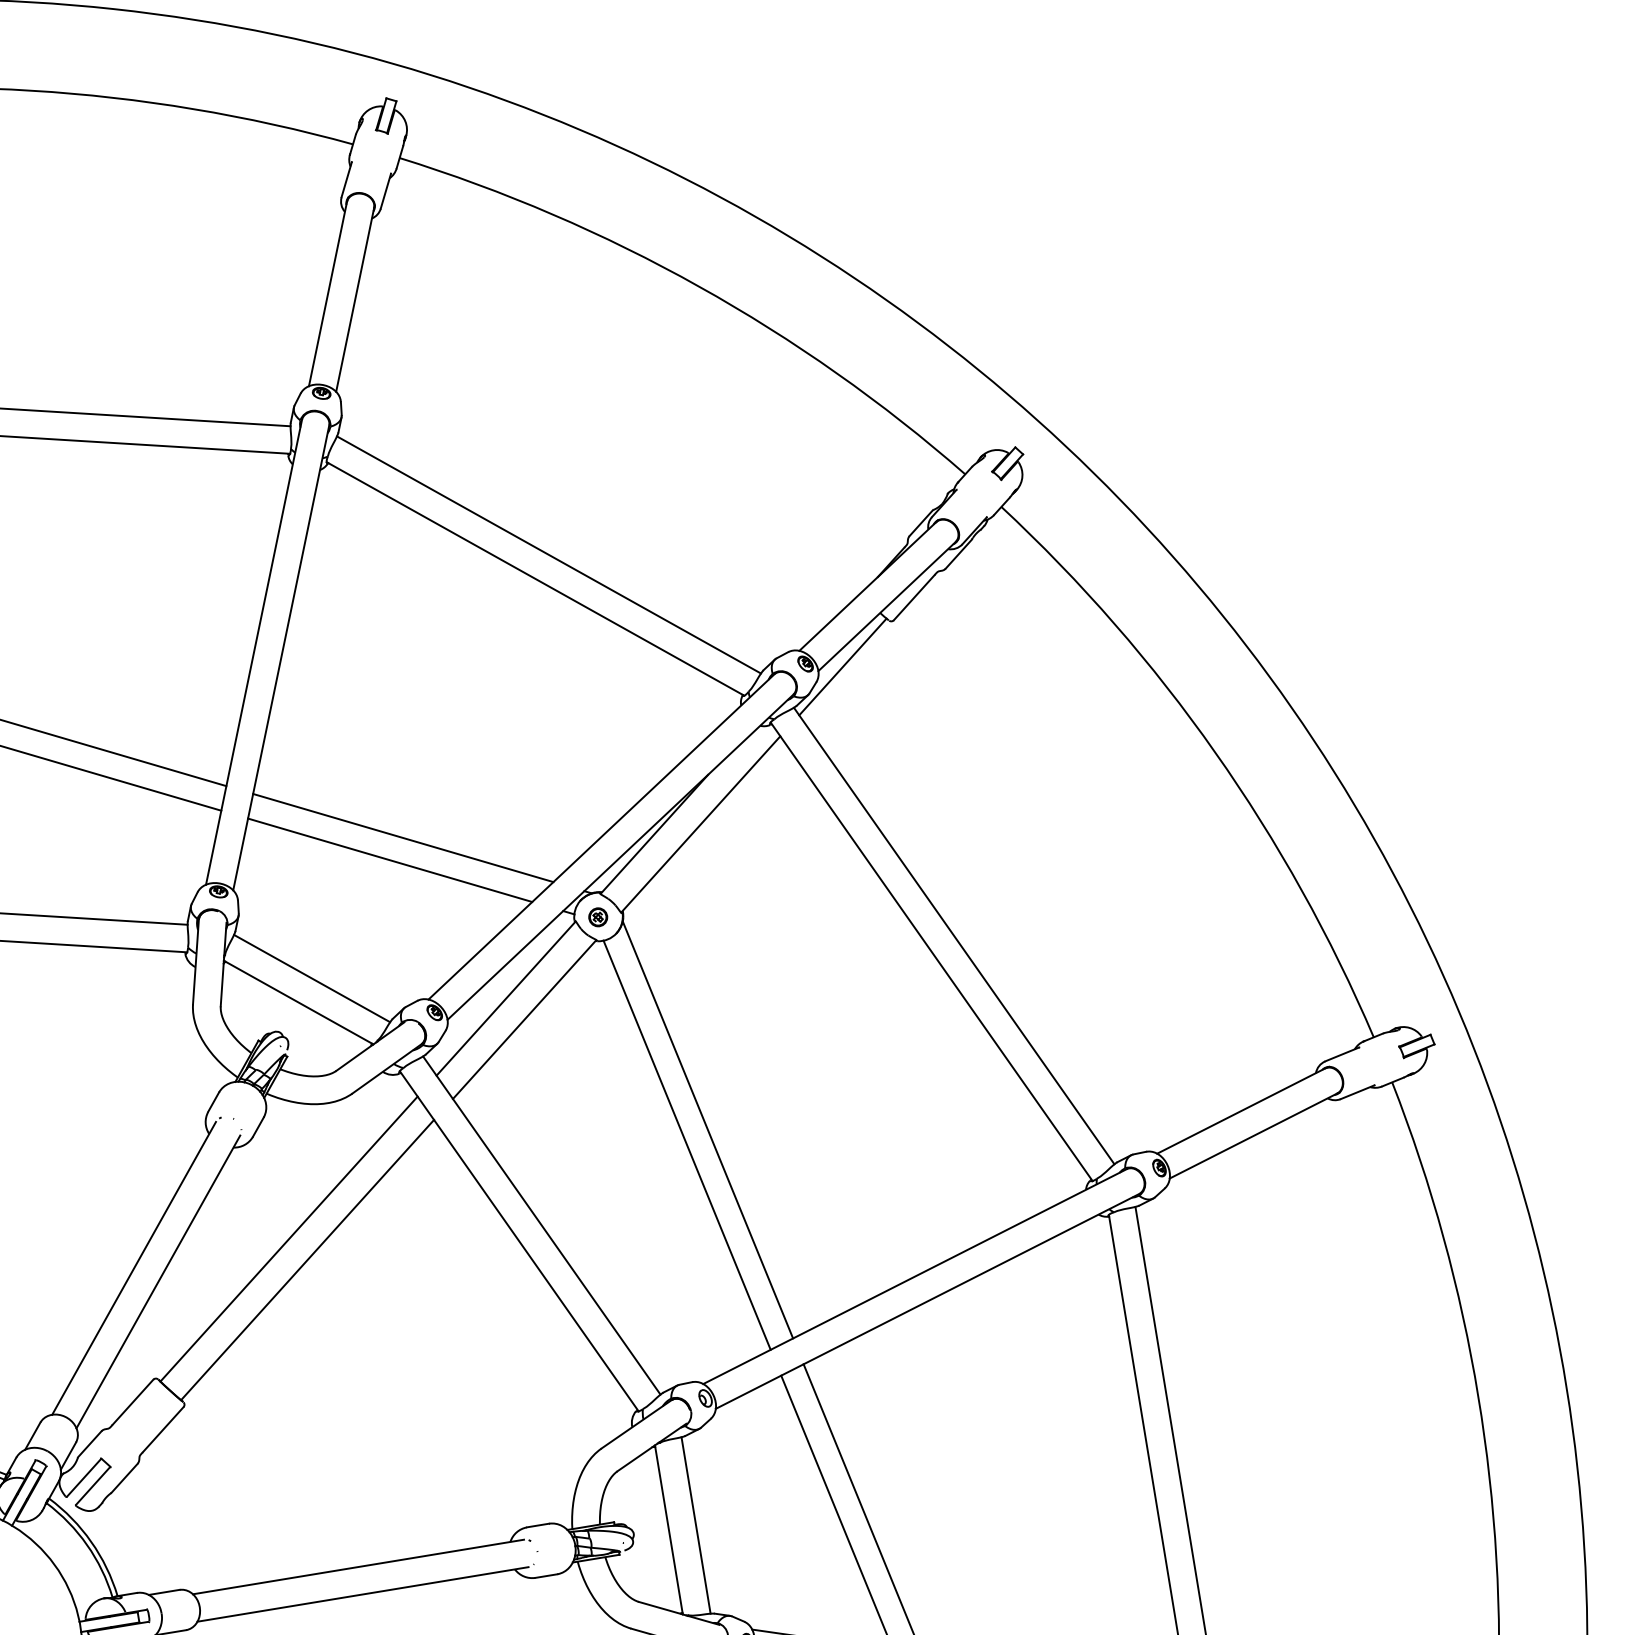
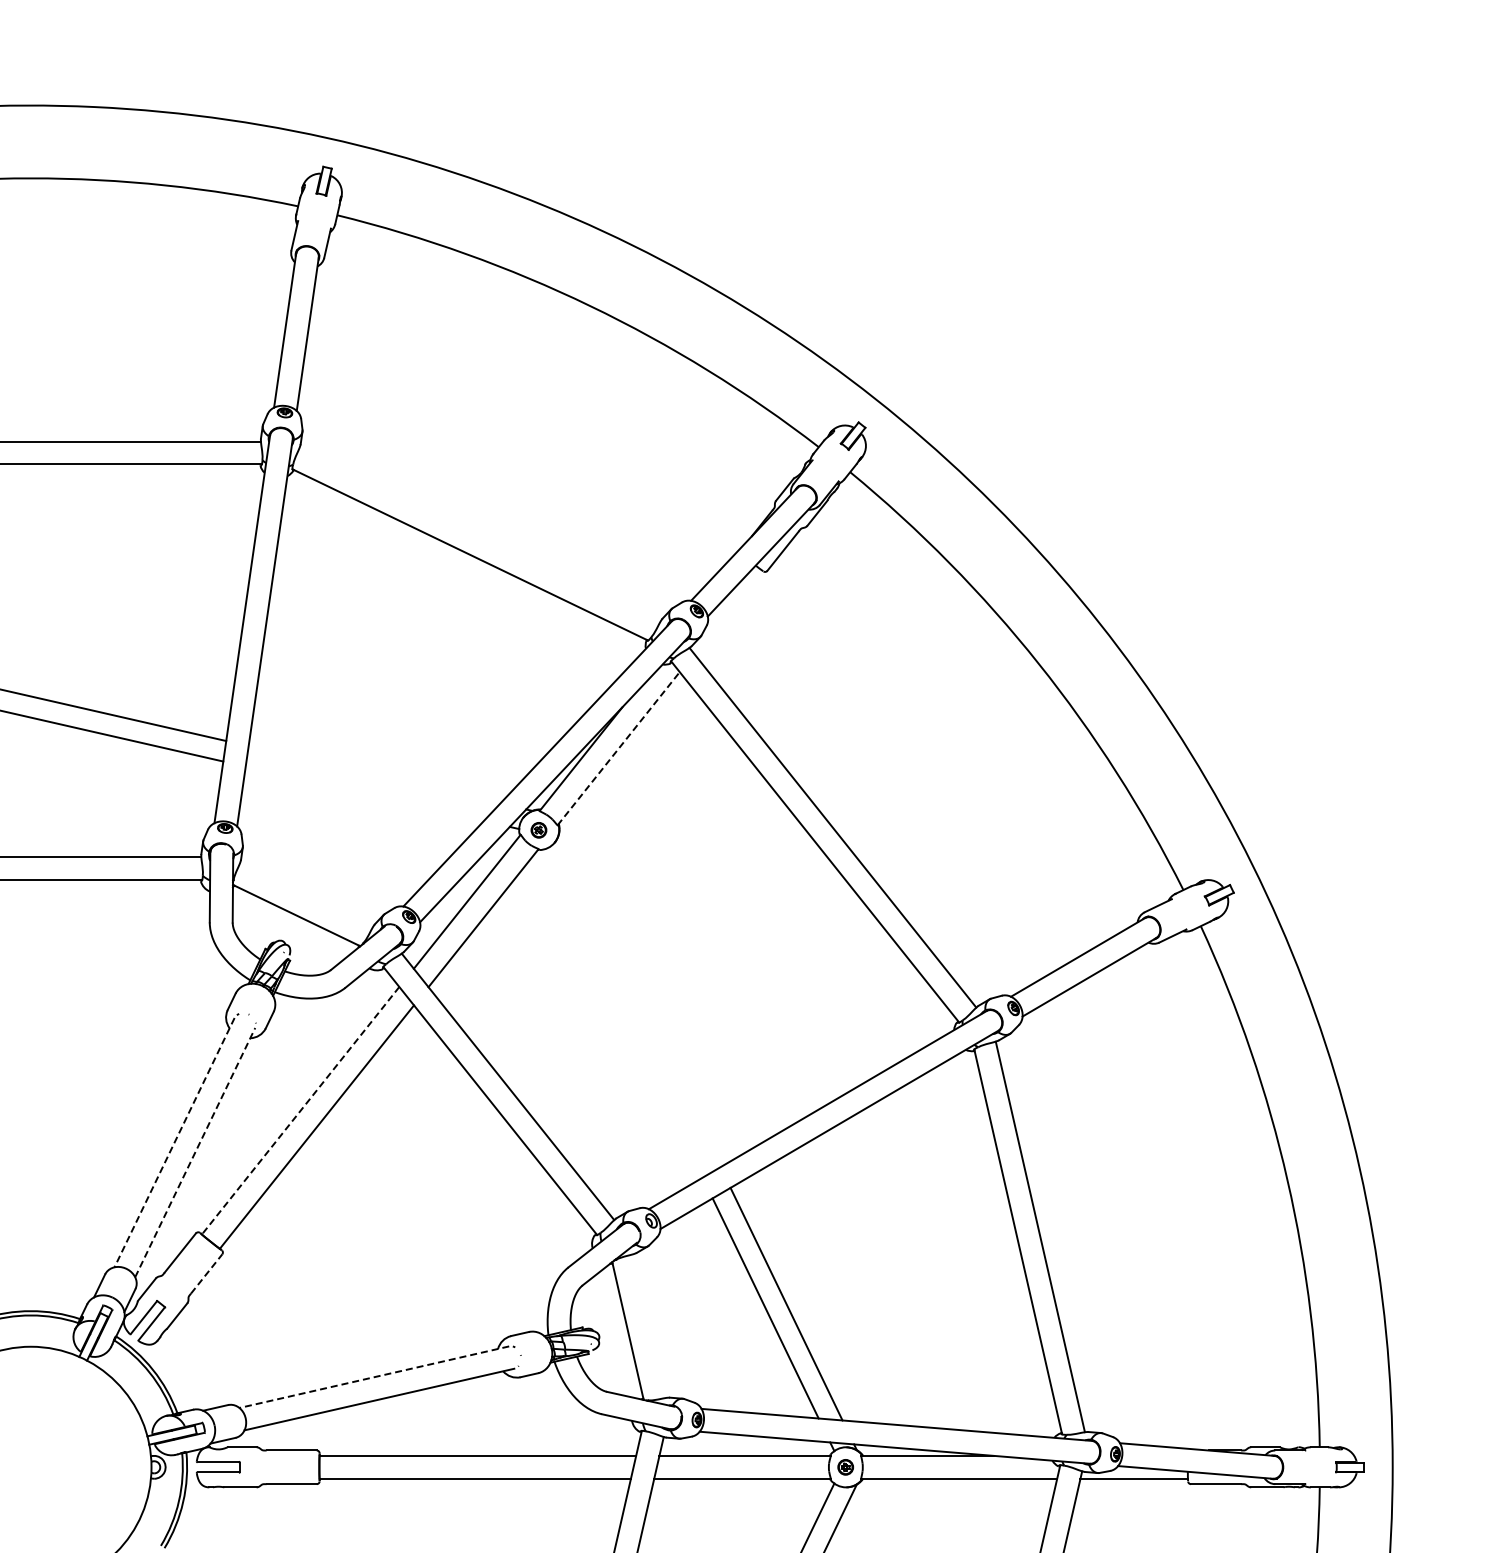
line: (548, 554) -> (479, 534), removed
line: (842, 666) -> (727, 611), removed
line: (700, 824) -> (618, 748), solid -> dashed
line: (403, 837) -> (374, 774), removed
line: (389, 859) -> (364, 793), removed
line: (312, 979) -> (306, 895), removed
line: (707, 1129) -> (639, 999), removed
line: (686, 1145) -> (623, 1013), removed
line: (288, 1239) -> (300, 1111), solid -> dashed
line: (133, 1269) -> (174, 1143), solid -> dashed
line: (158, 1281) -> (195, 1152), solid -> dashed
line: (164, 1429) -> (207, 1273), solid -> dashed
line: (695, 1524) -> (649, 1325), removed
line: (357, 1567) -> (373, 1377), solid -> dashed

